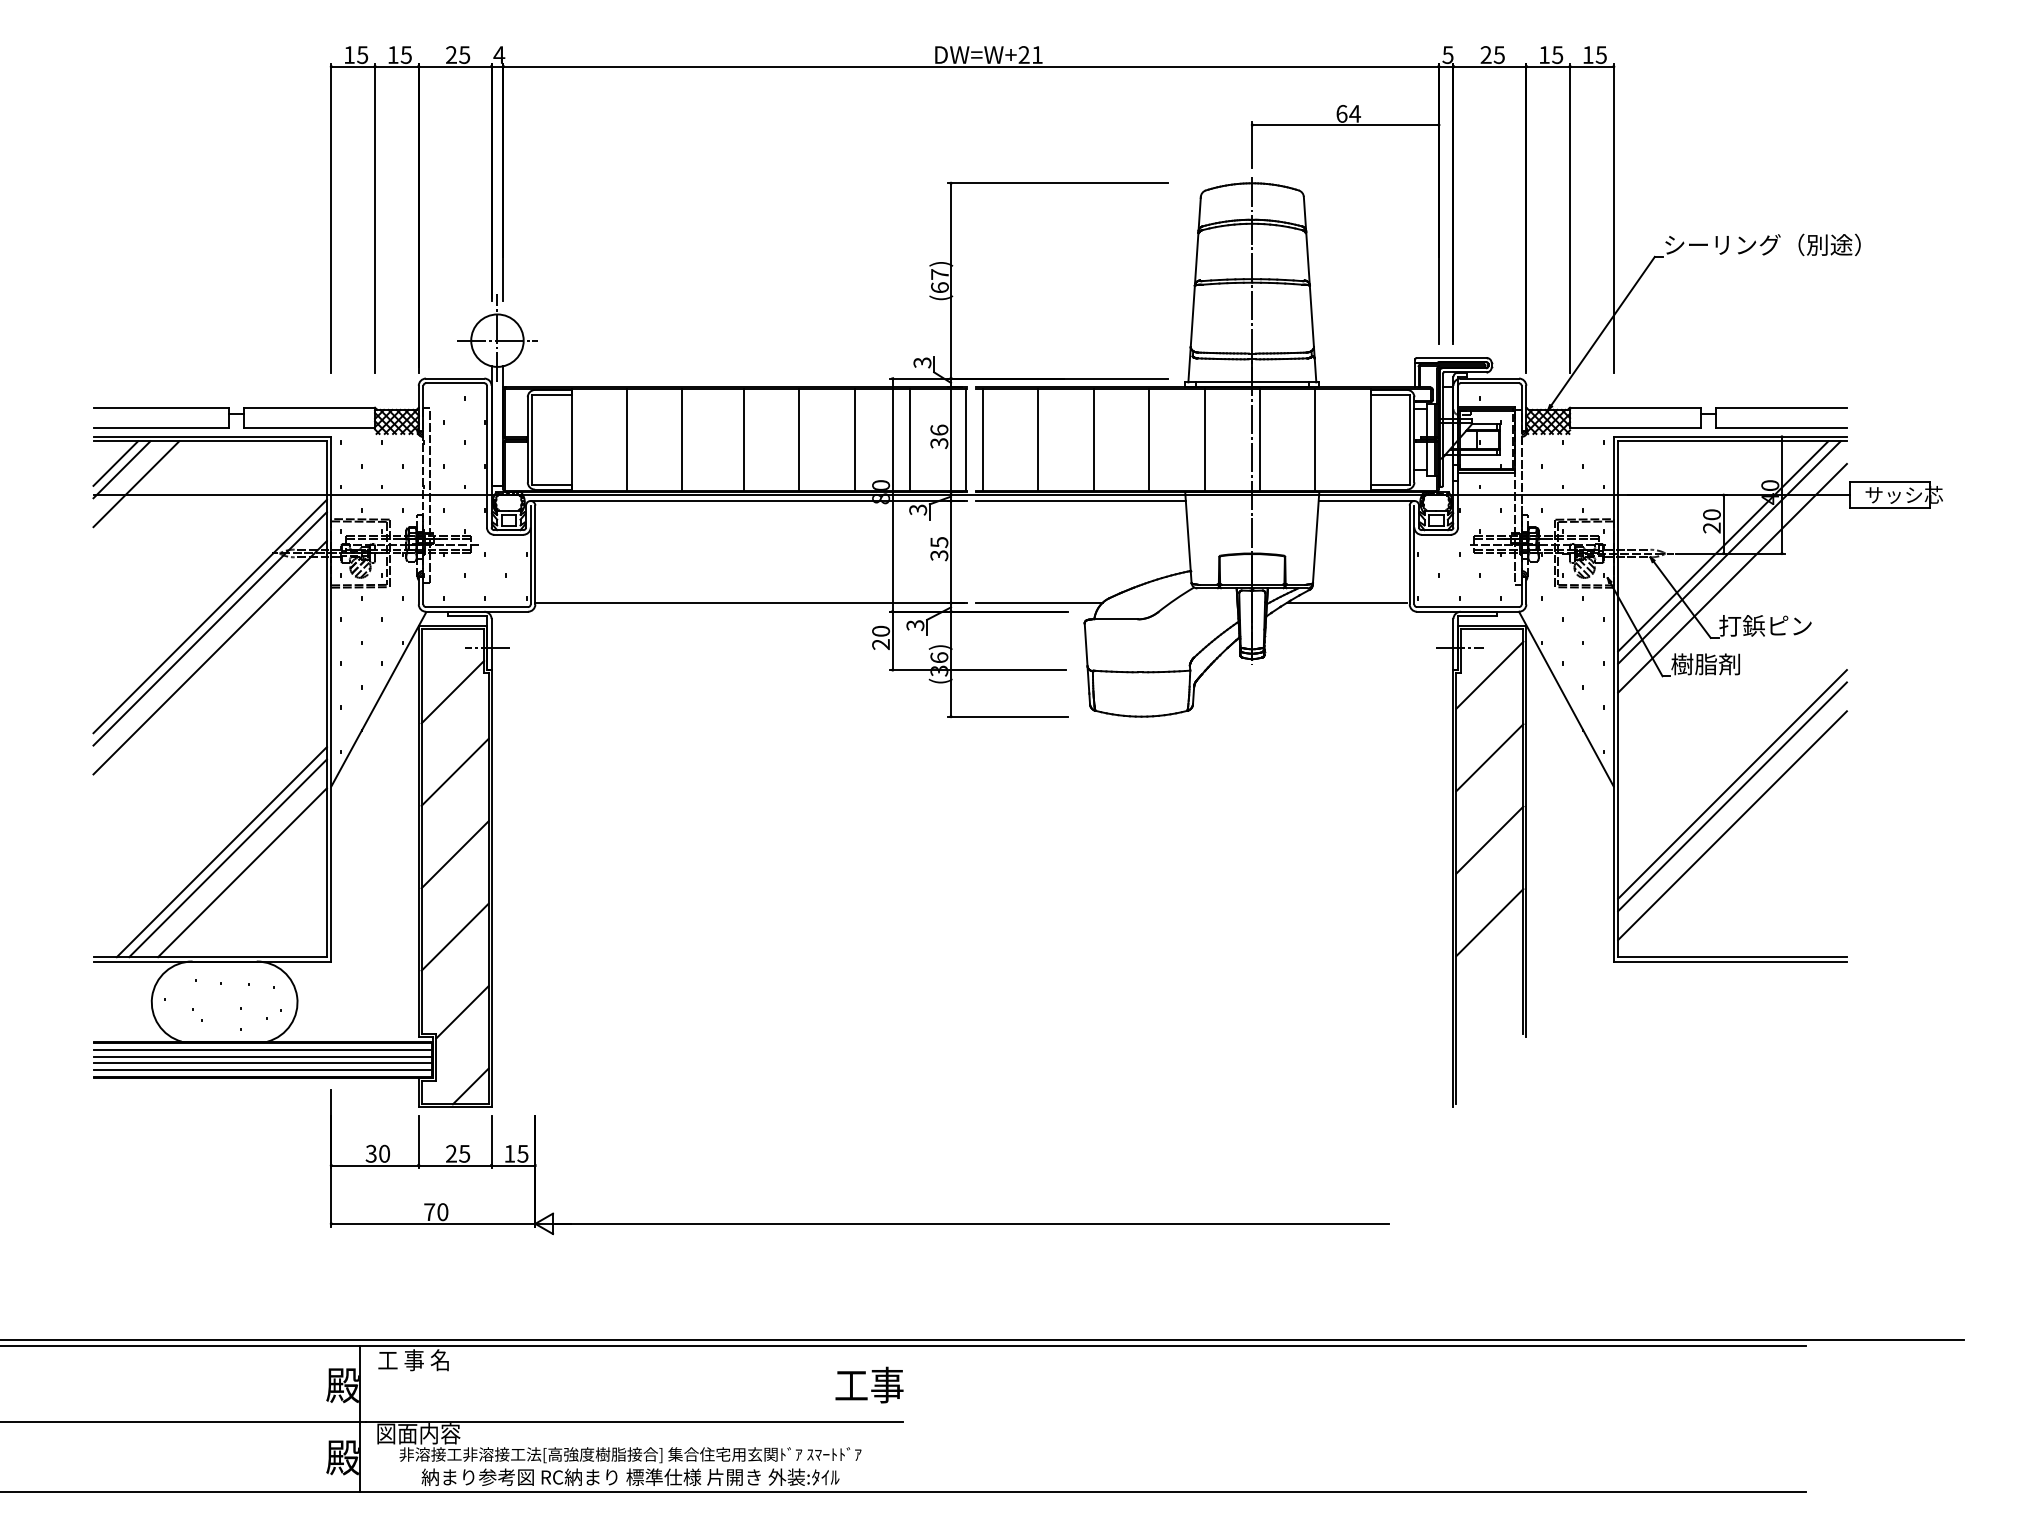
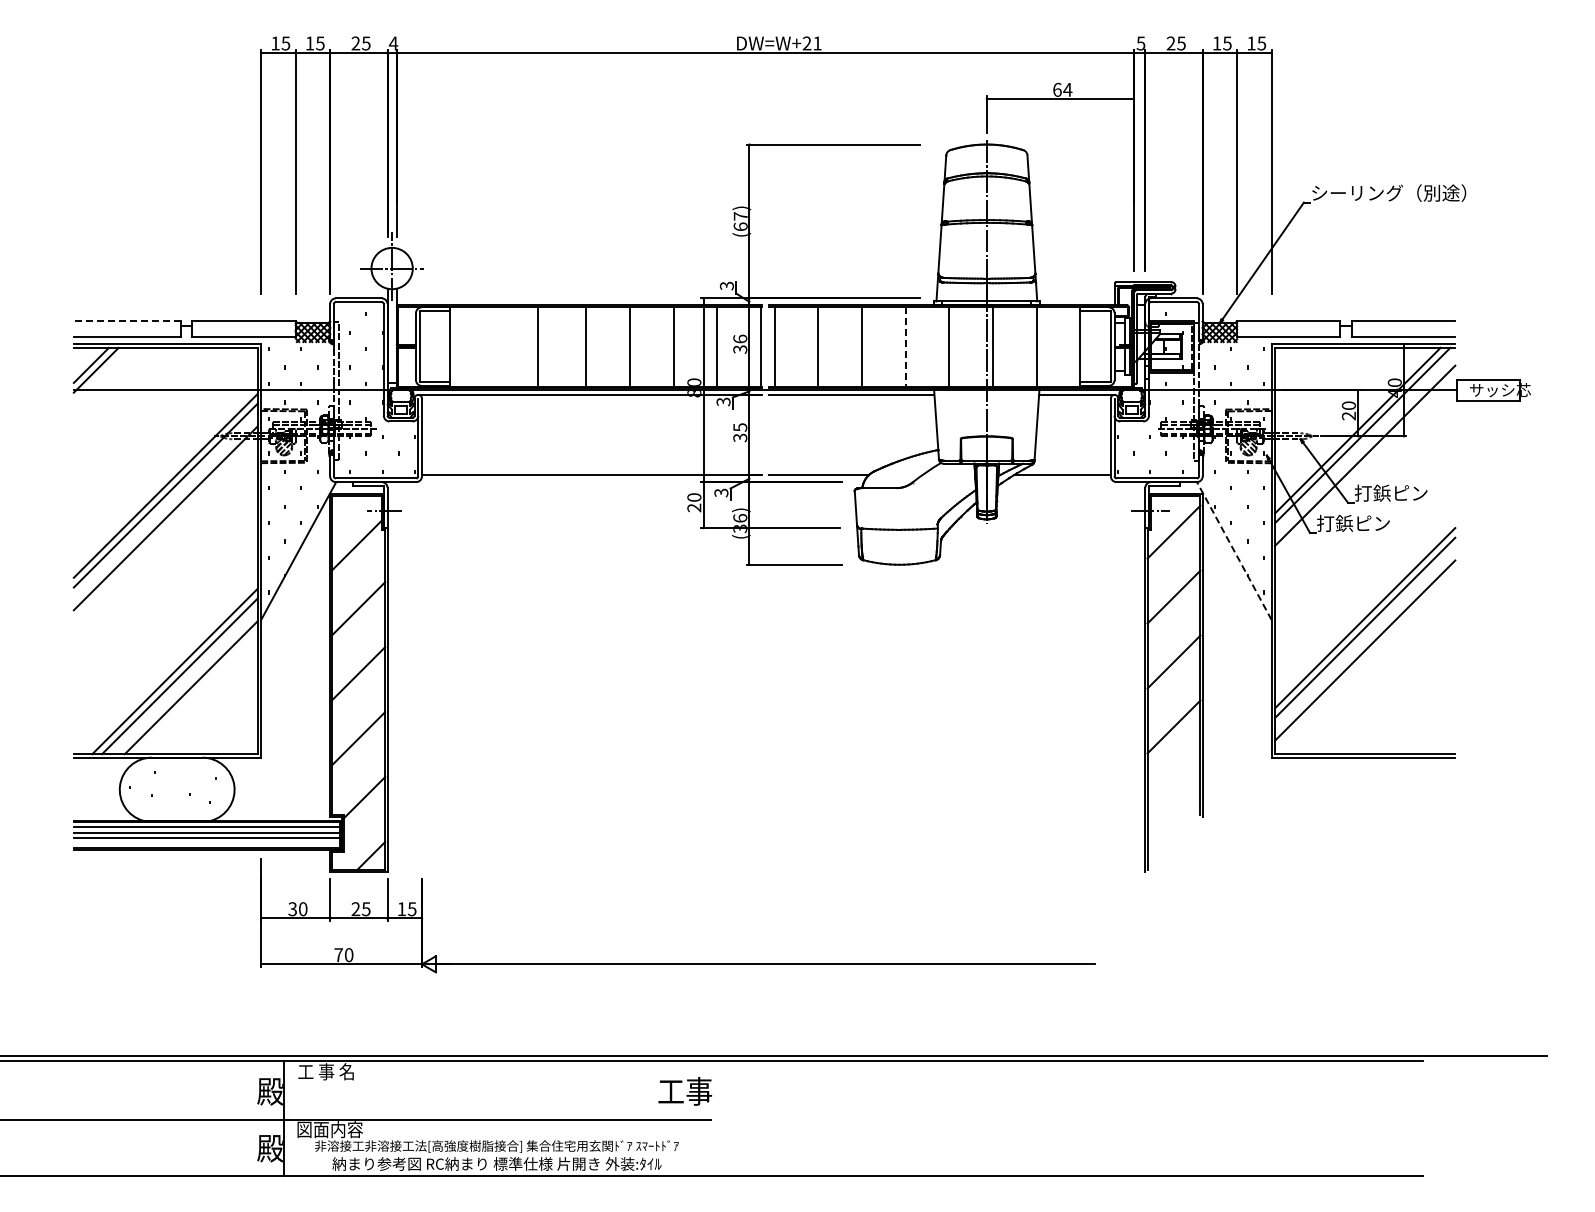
line: (161, 407) -> (127, 321), solid -> dashed
line: (627, 439) -> (494, 346), removed
line: (1149, 439) -> (905, 346), solid -> dashed
line: (136, 484) -> (107, 381), removed
text: (1717, 664) -> (1353, 523), 樹脂剤 -> 打鋲ピン
line: (1566, 698) -> (1234, 550), solid -> dashed
line: (261, 1070) -> (206, 843), removed

